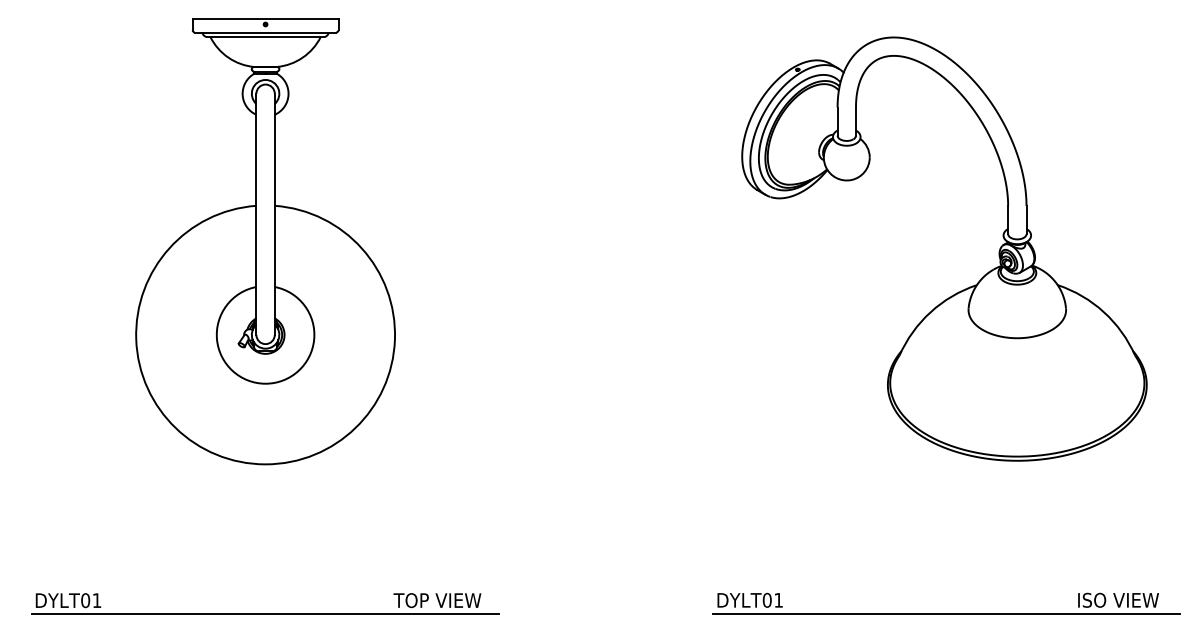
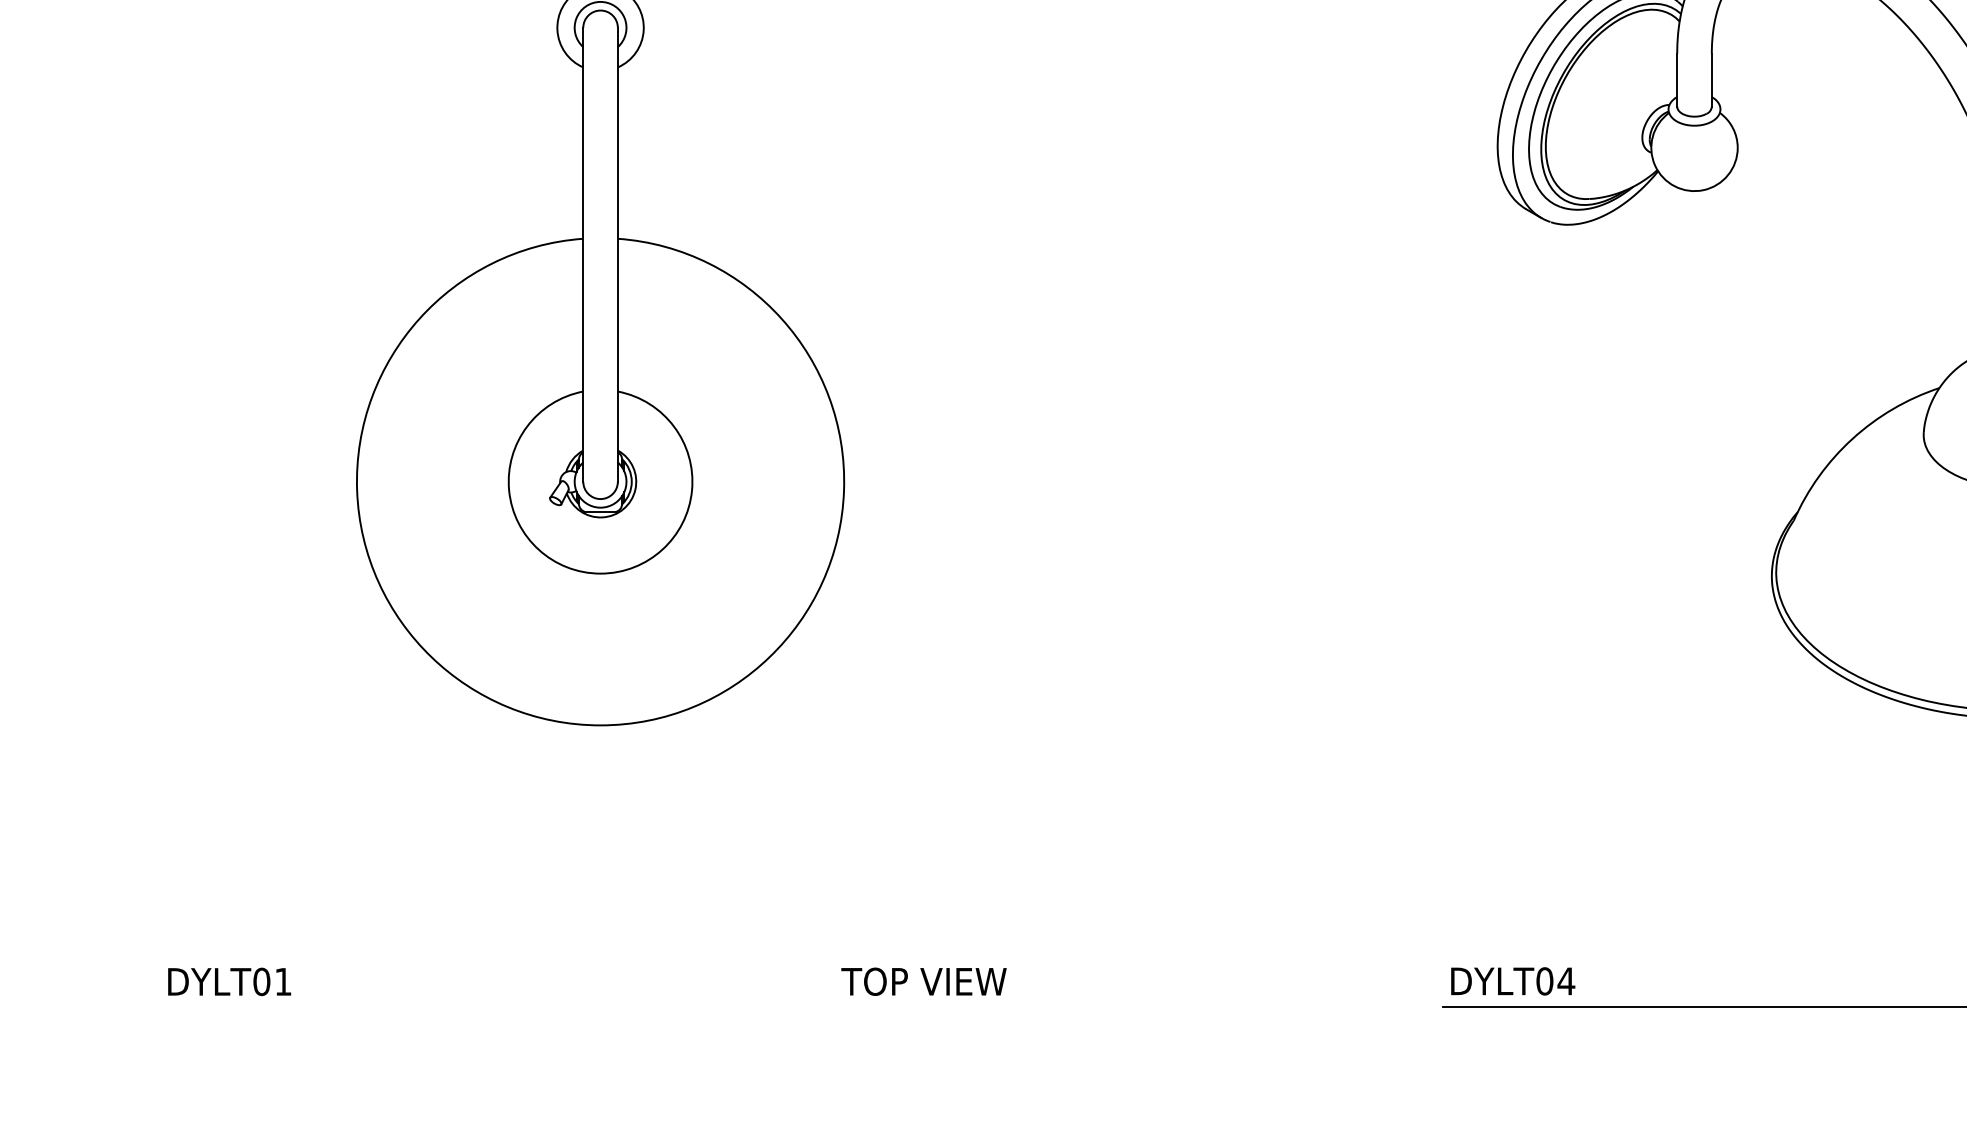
text: (778, 600) -> (1565, 981), DYLT01 -> DYLT04
line: (265, 614) -> (600, 1007), removed

